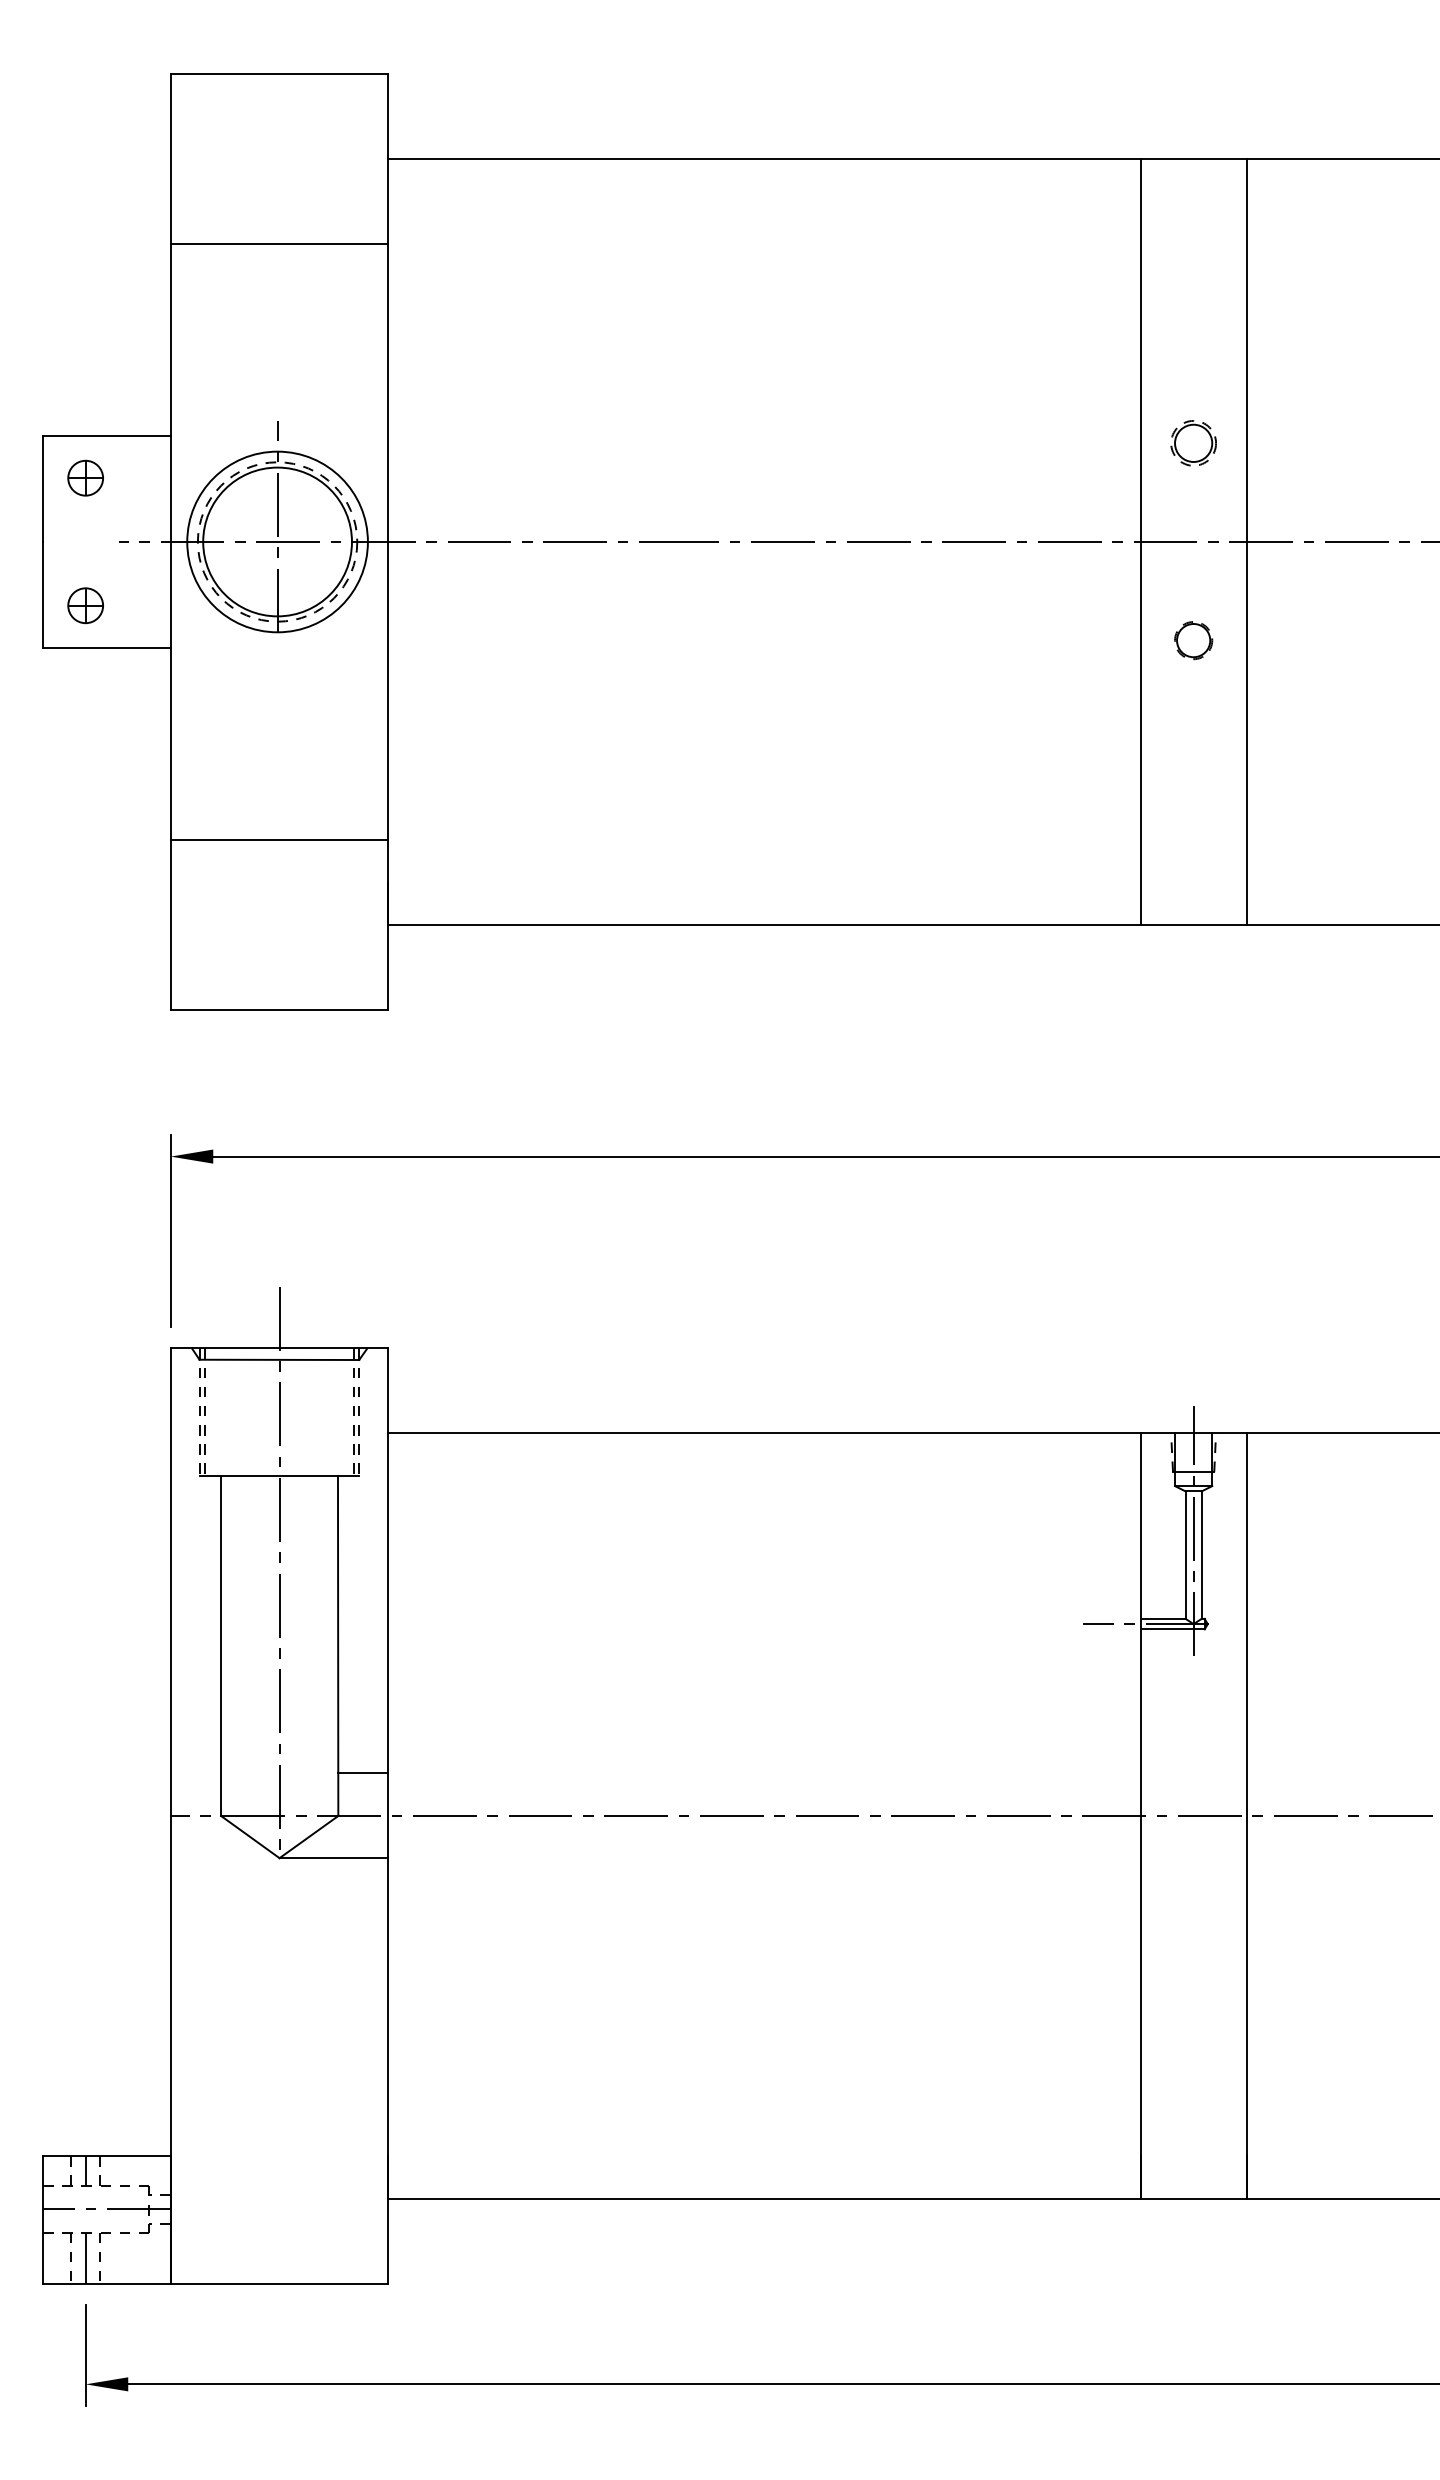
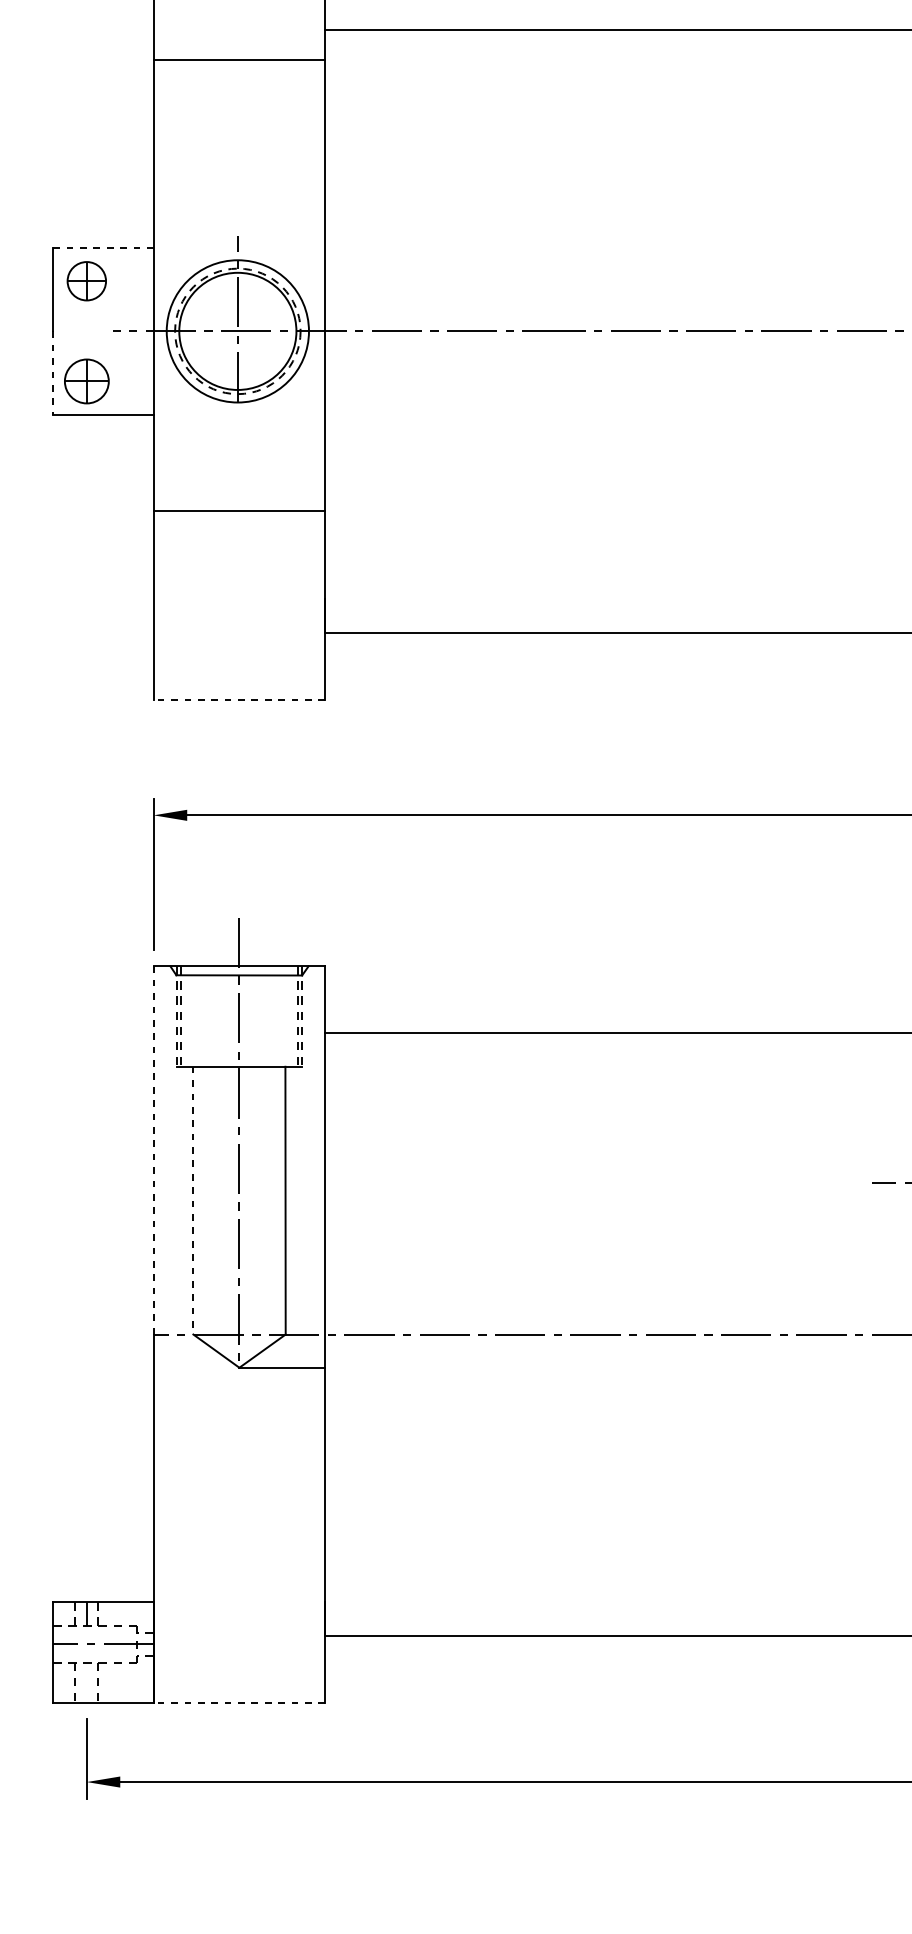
line: (279, 244) -> (239, 60), moved
line: (106, 435) -> (103, 247), solid -> dashed
part: (85, 477) -> (86, 280), size x1.4
line: (43, 595) -> (53, 373), solid -> dashed
part: (85, 605) -> (86, 381), size x1.6
line: (279, 839) -> (239, 510), moved
line: (279, 1009) -> (239, 699), solid -> dashed
line: (170, 1582) -> (153, 1150), solid -> dashed
line: (221, 1646) -> (193, 1201), solid -> dashed
line: (363, 1773) -> (305, 1301), removed
line: (85, 2257) -> (86, 1682), removed
line: (279, 2283) -> (239, 1702), solid -> dashed

